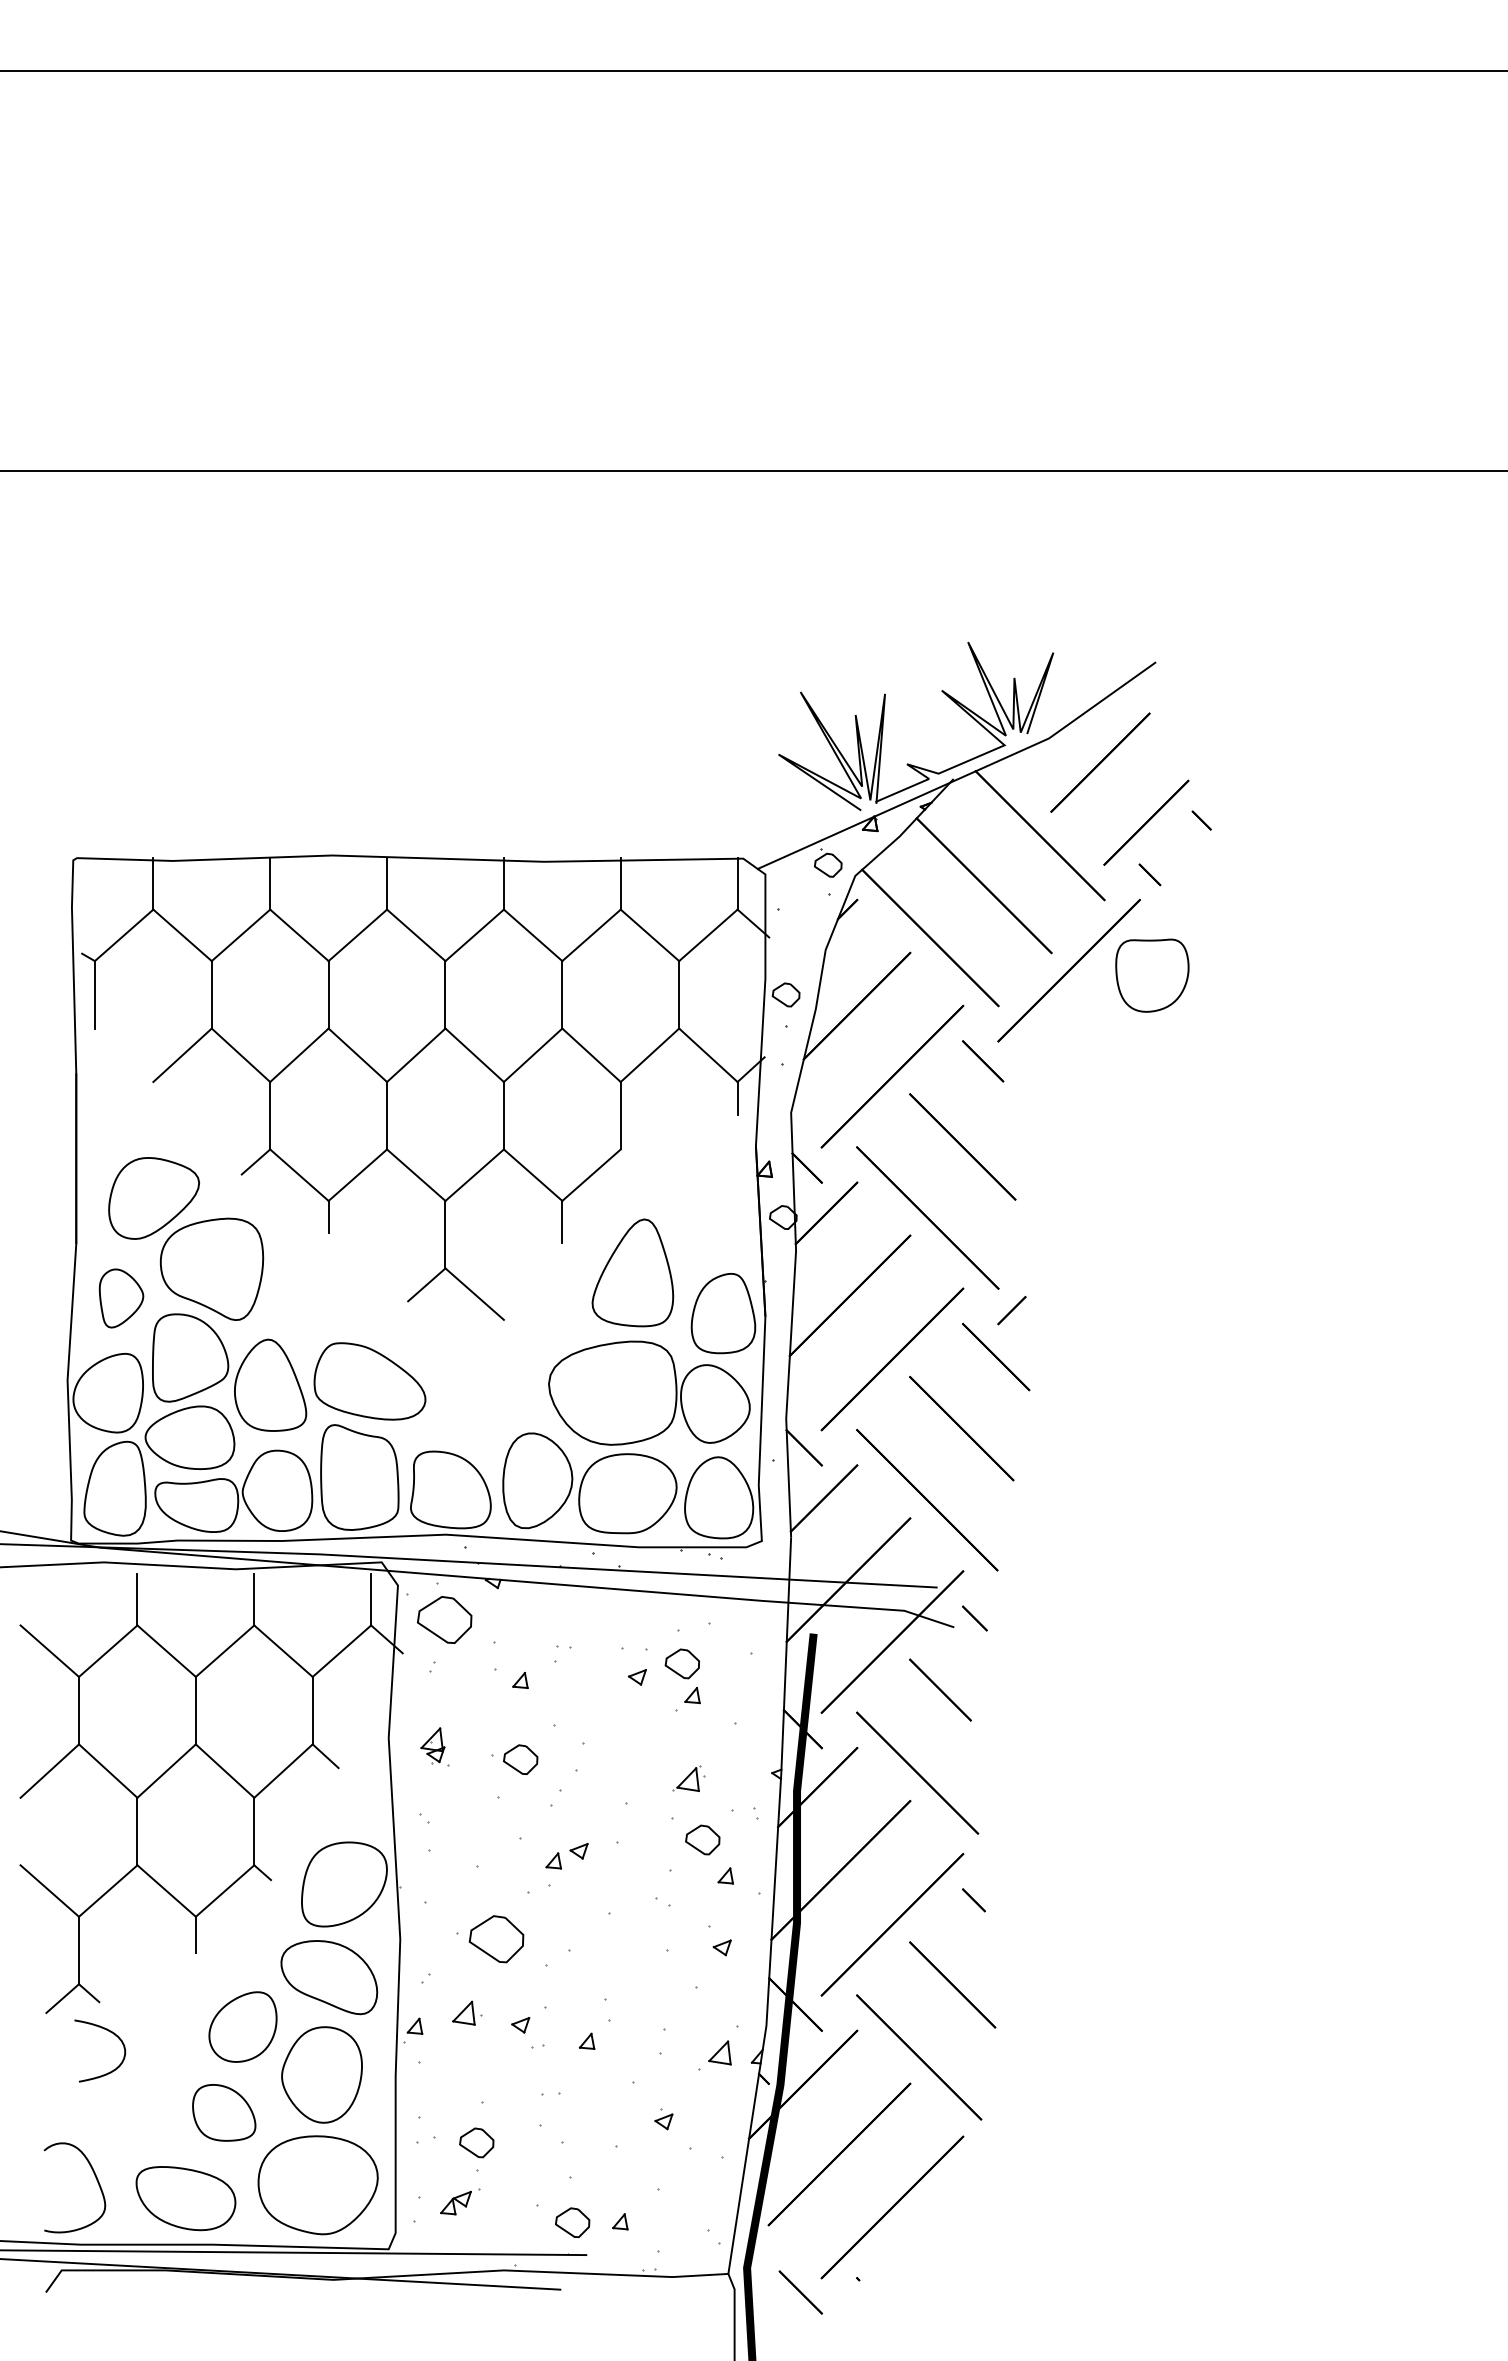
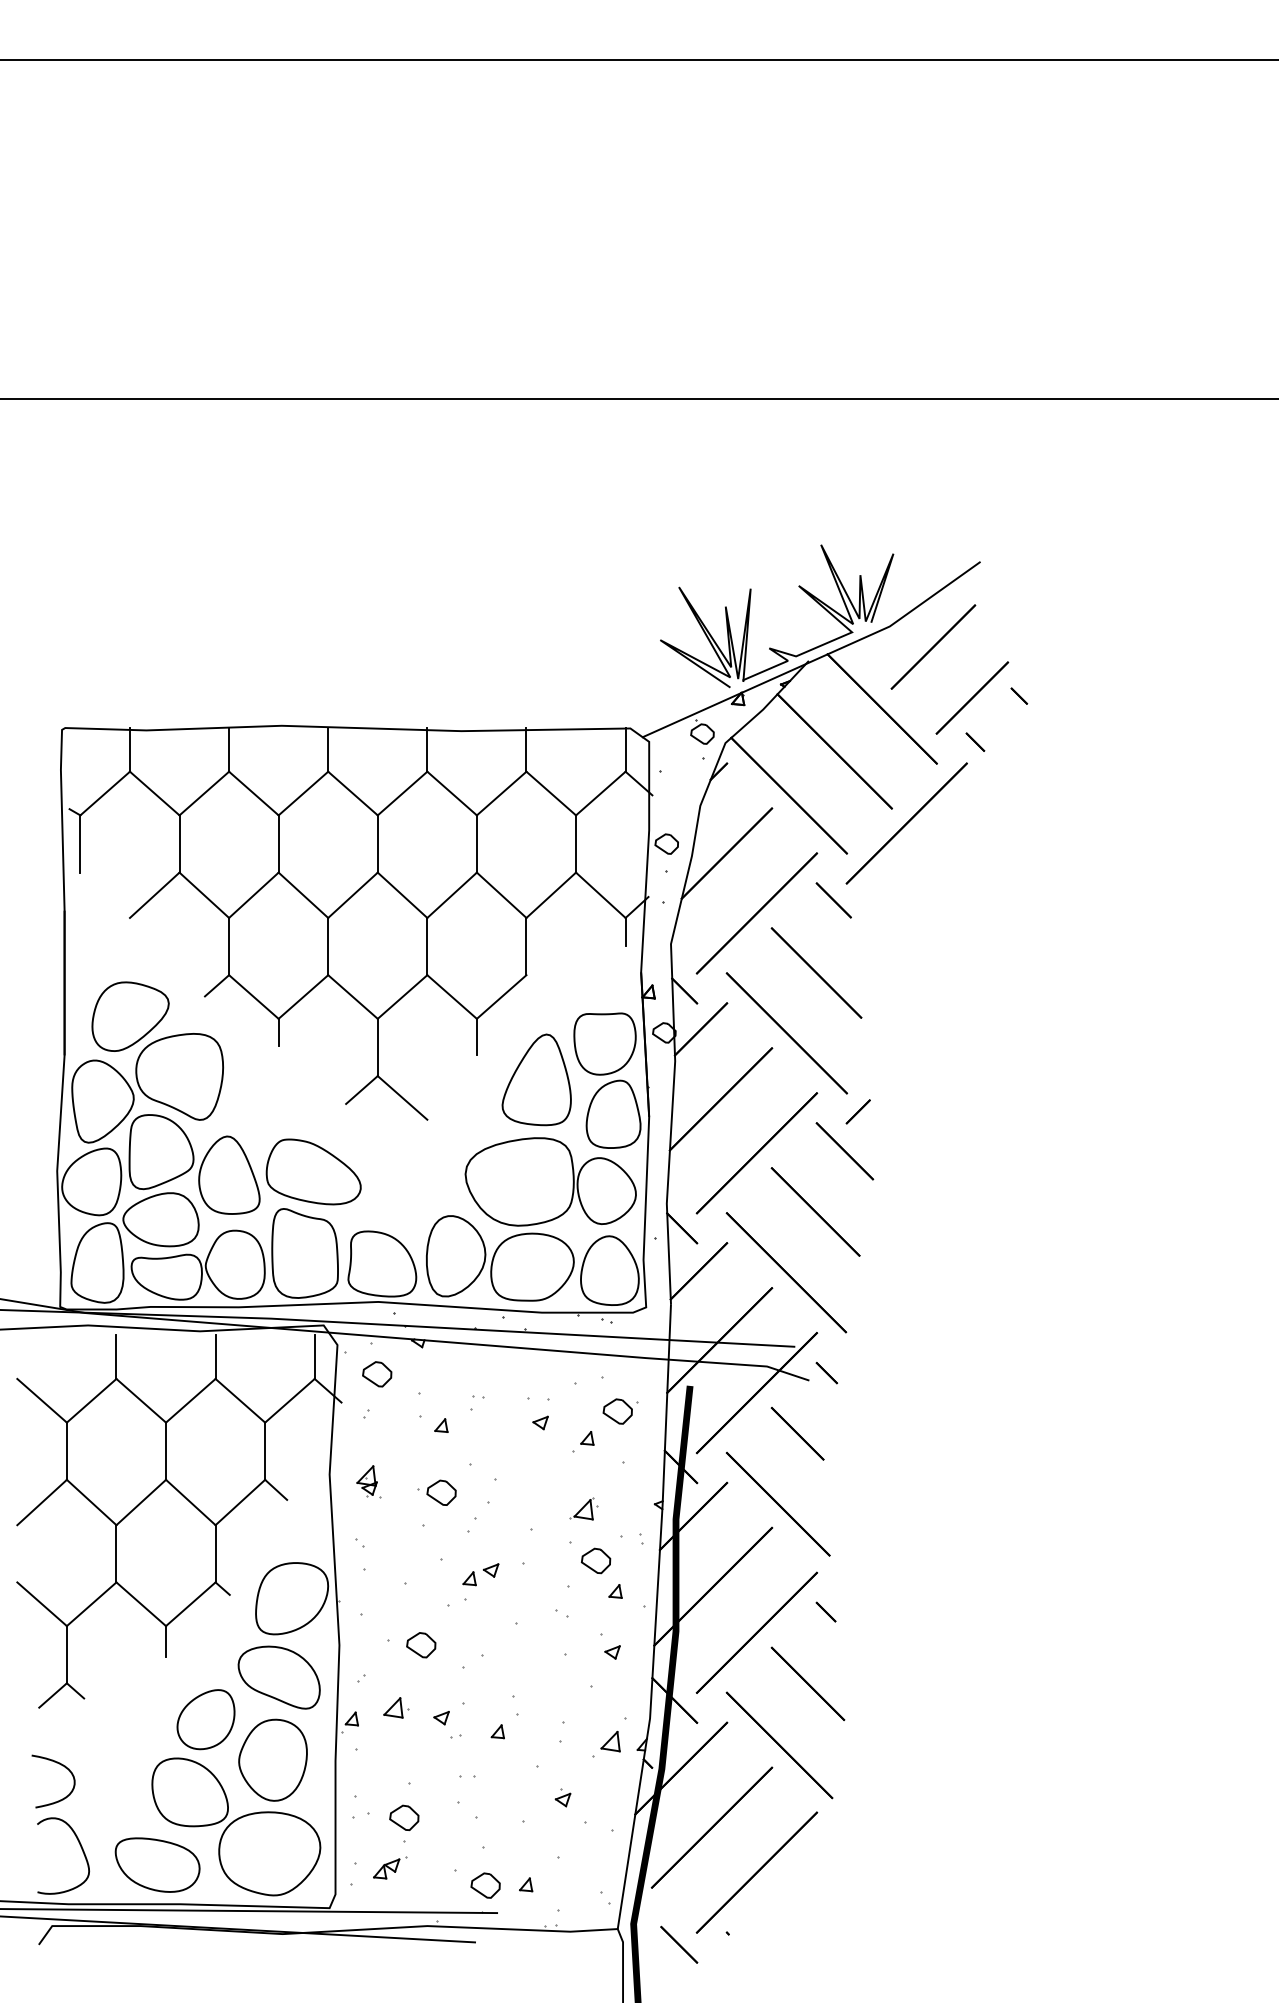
part: (1152, 975) -> (605, 1043), moved
part: (121, 1298) -> (102, 1101), size x1.67
part: (444, 1619) -> (376, 1373), size x0.62
part: (681, 1663) -> (617, 1411), moved
part: (496, 1939) -> (421, 1645), size x0.62
curve: (111, 2033) -> (63, 1766), moved
part: (223, 2112) -> (189, 1792), size x1.43

